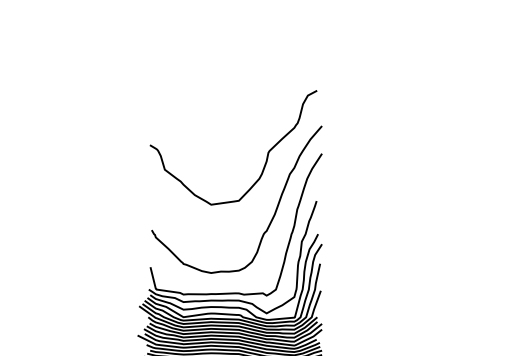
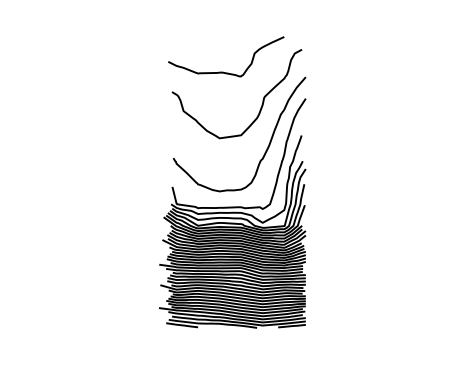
curve: (216, 118) -> (223, 71), added

